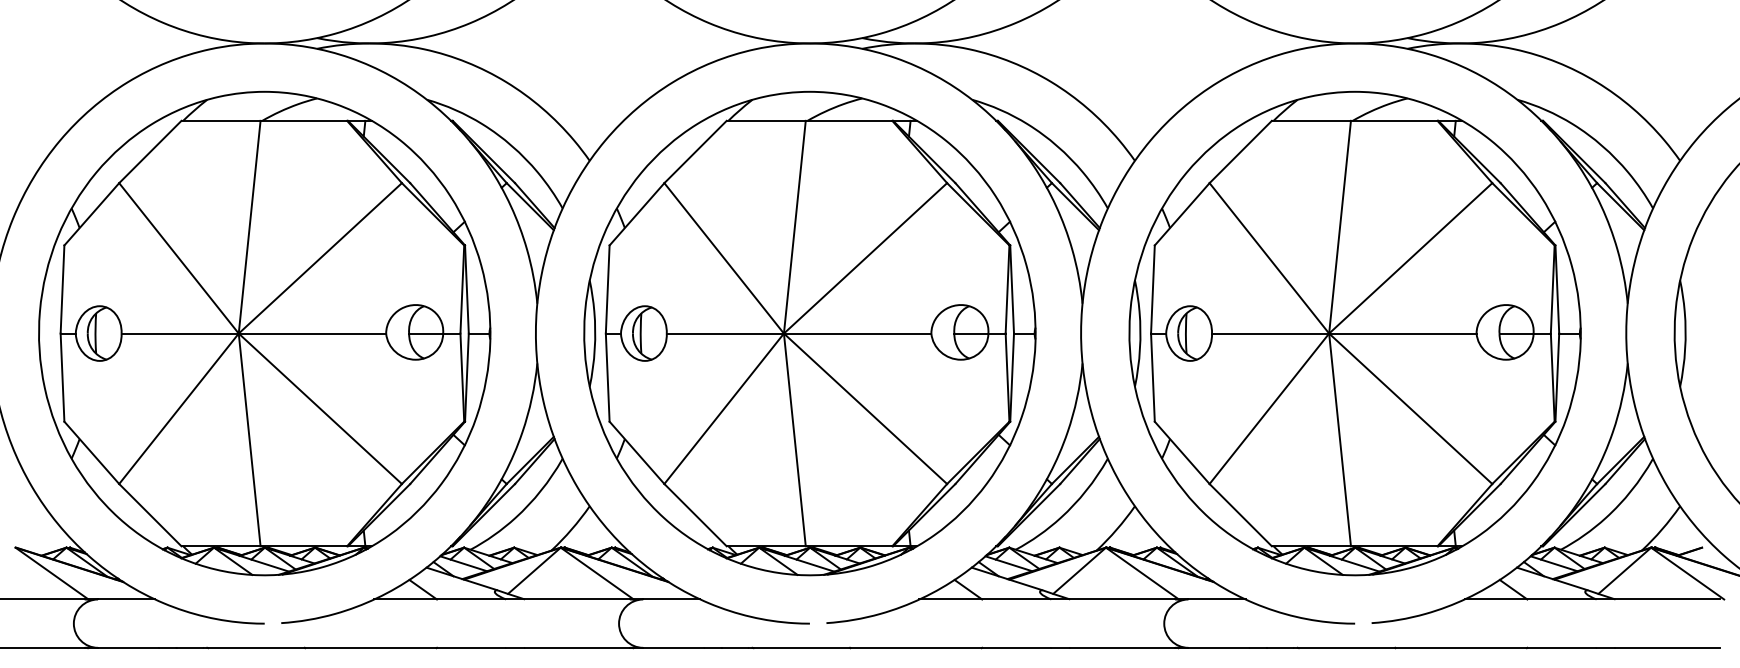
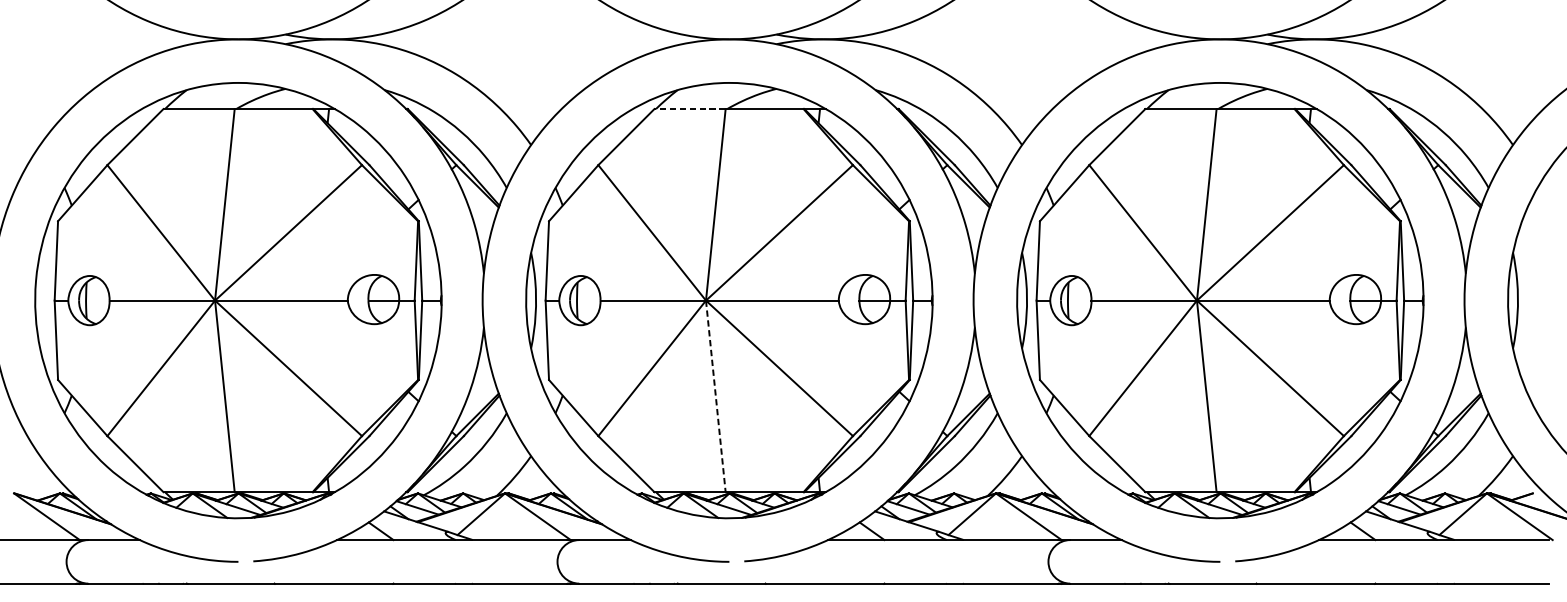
line: (766, 120) -> (690, 108), solid -> dashed
line: (794, 439) -> (715, 396), solid -> dashed

